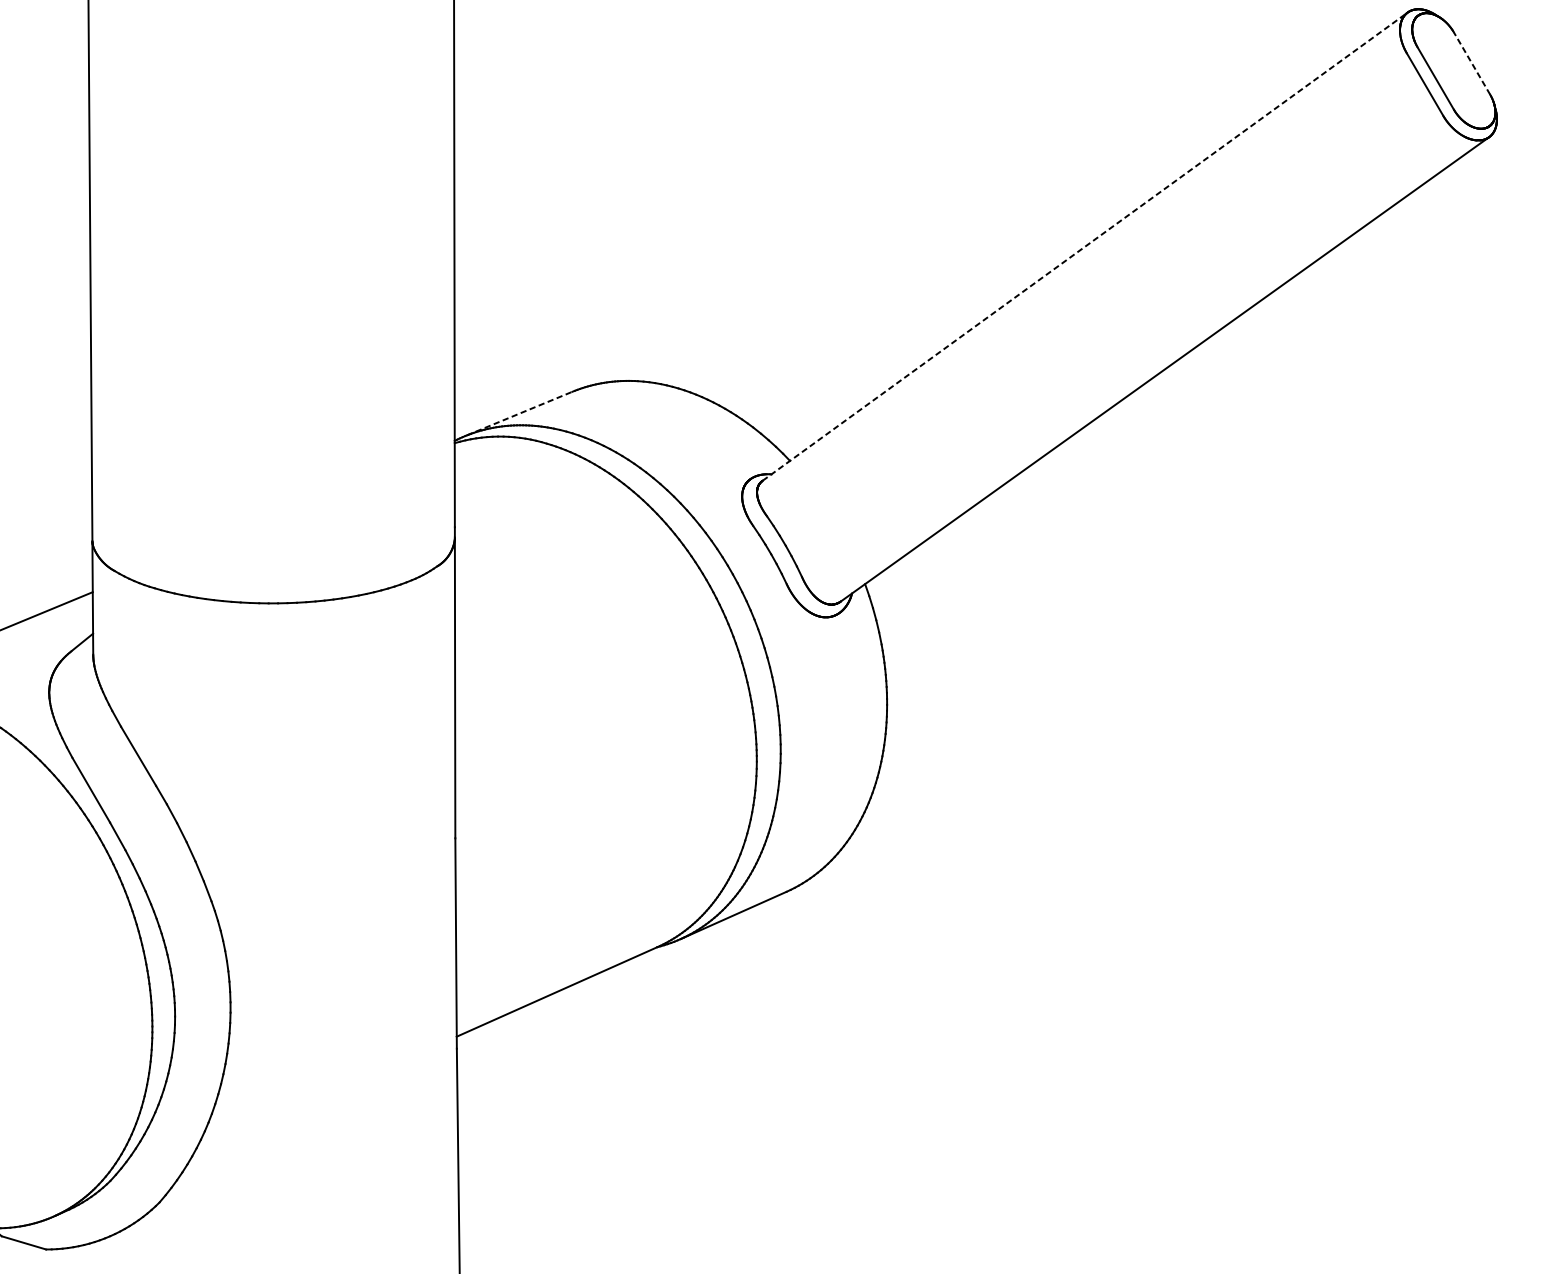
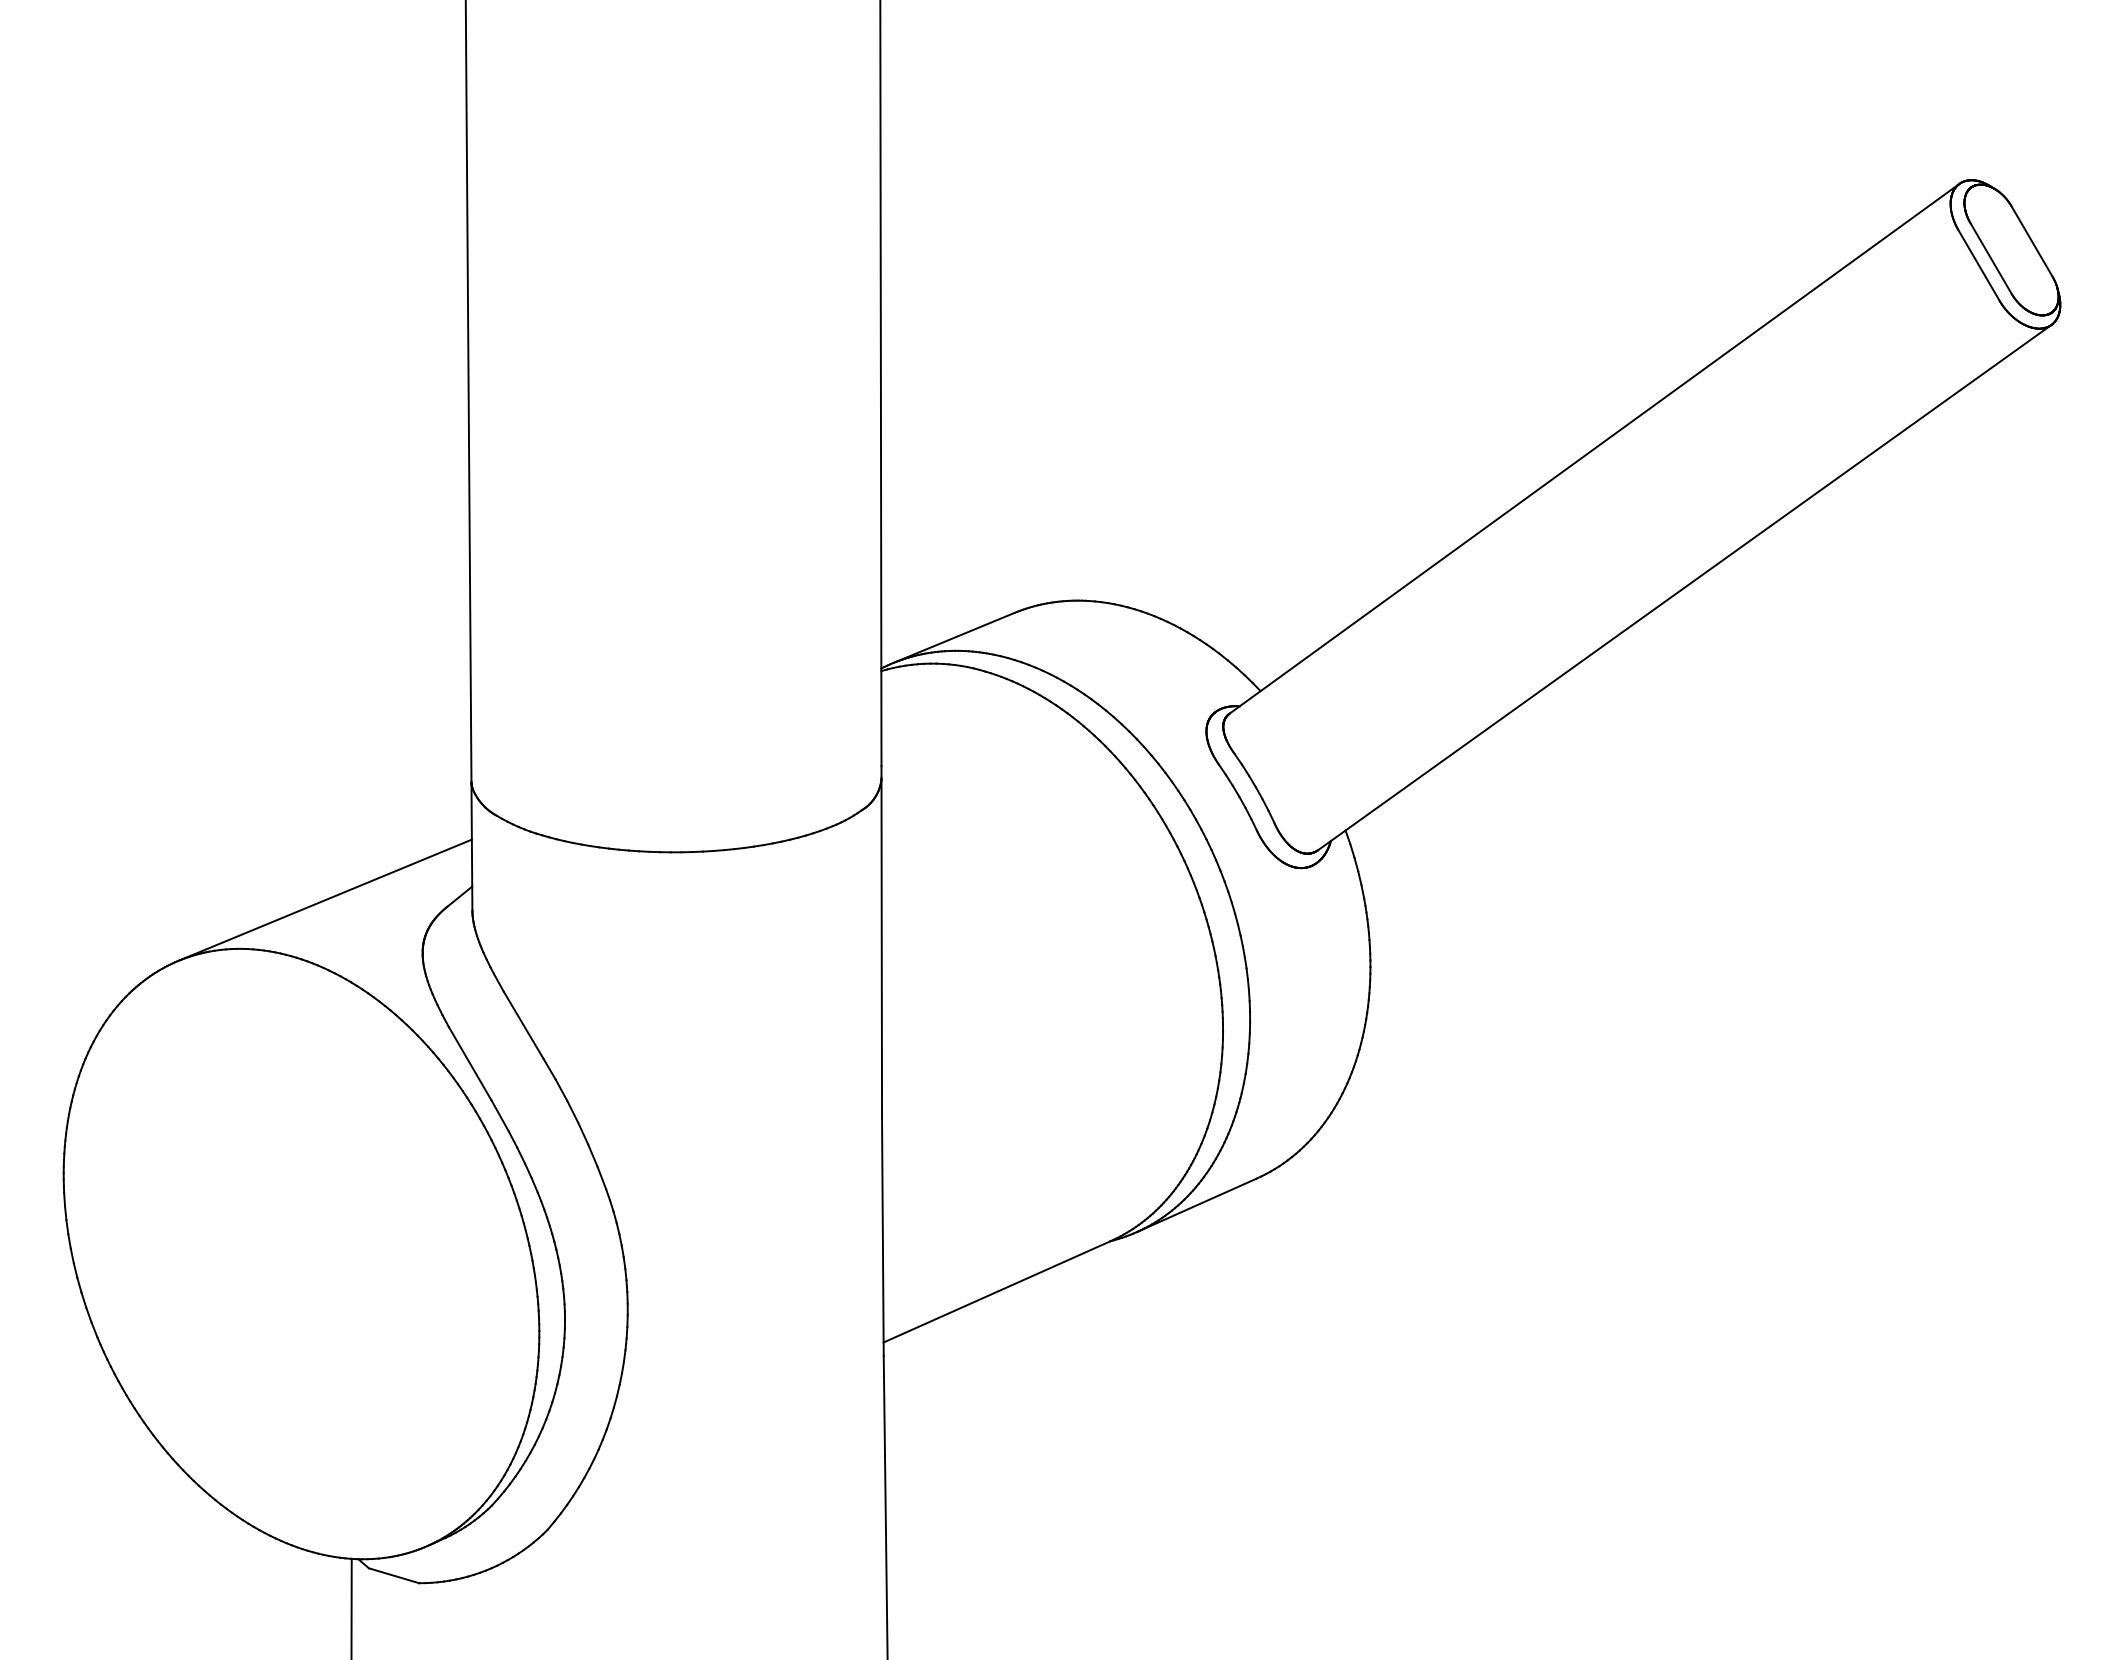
line: (1471, 63) -> (2031, 241), dashed -> solid
line: (1085, 246) -> (1594, 448), dashed -> solid
line: (519, 413) -> (954, 637), dashed -> solid

